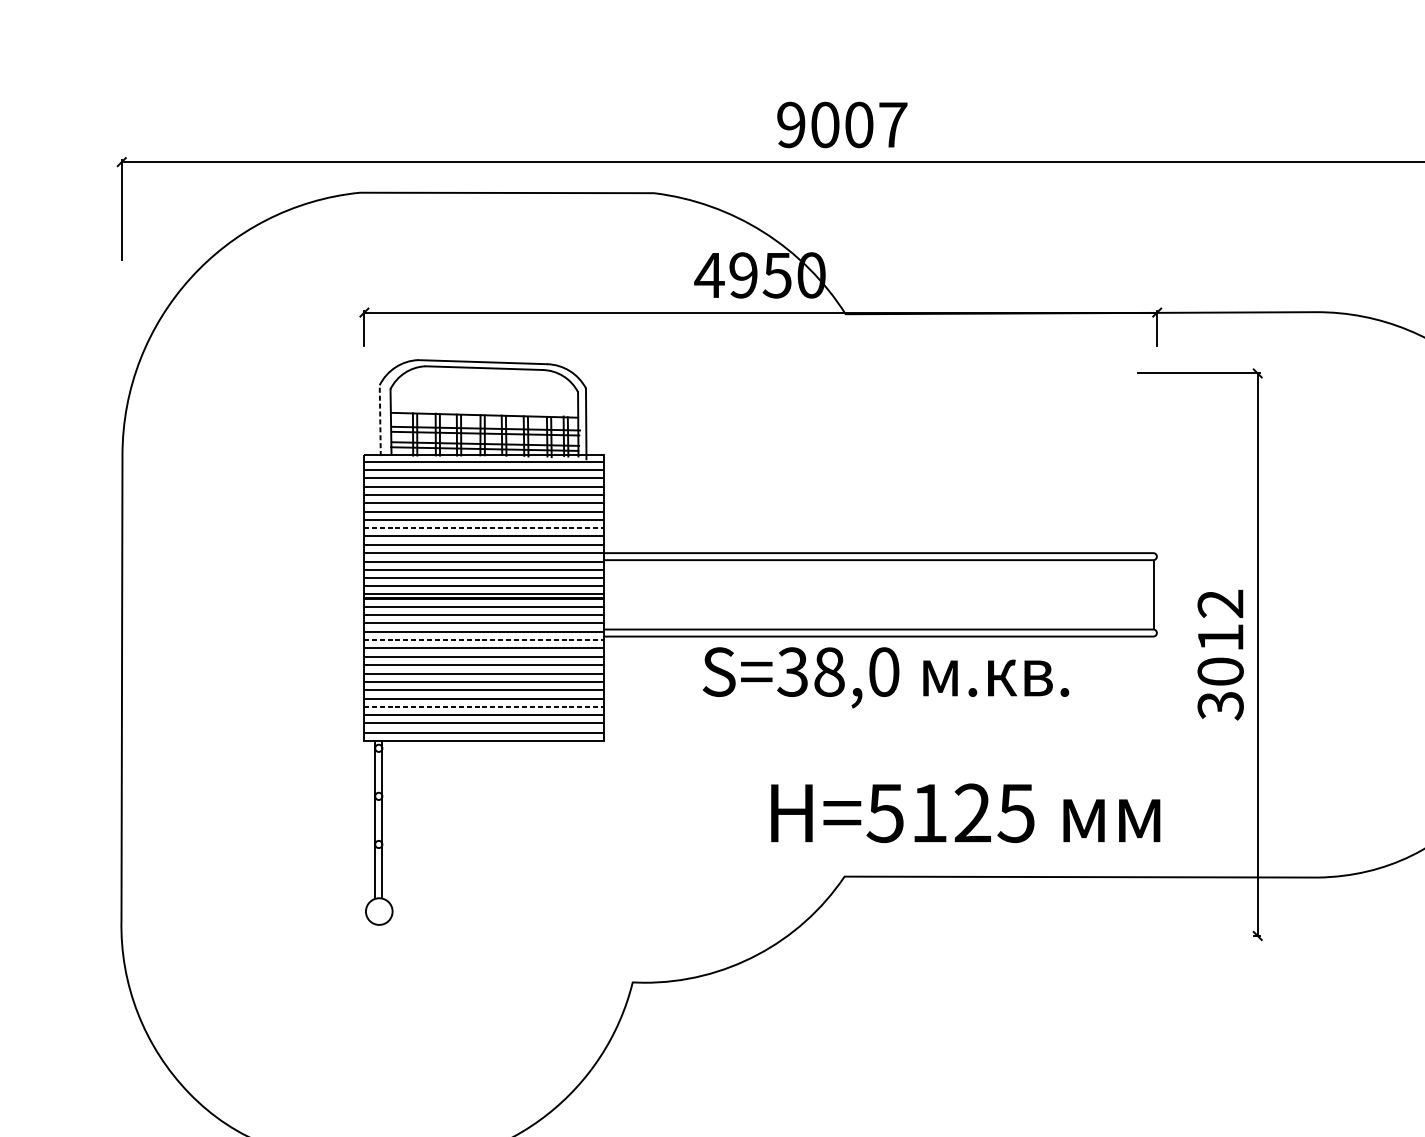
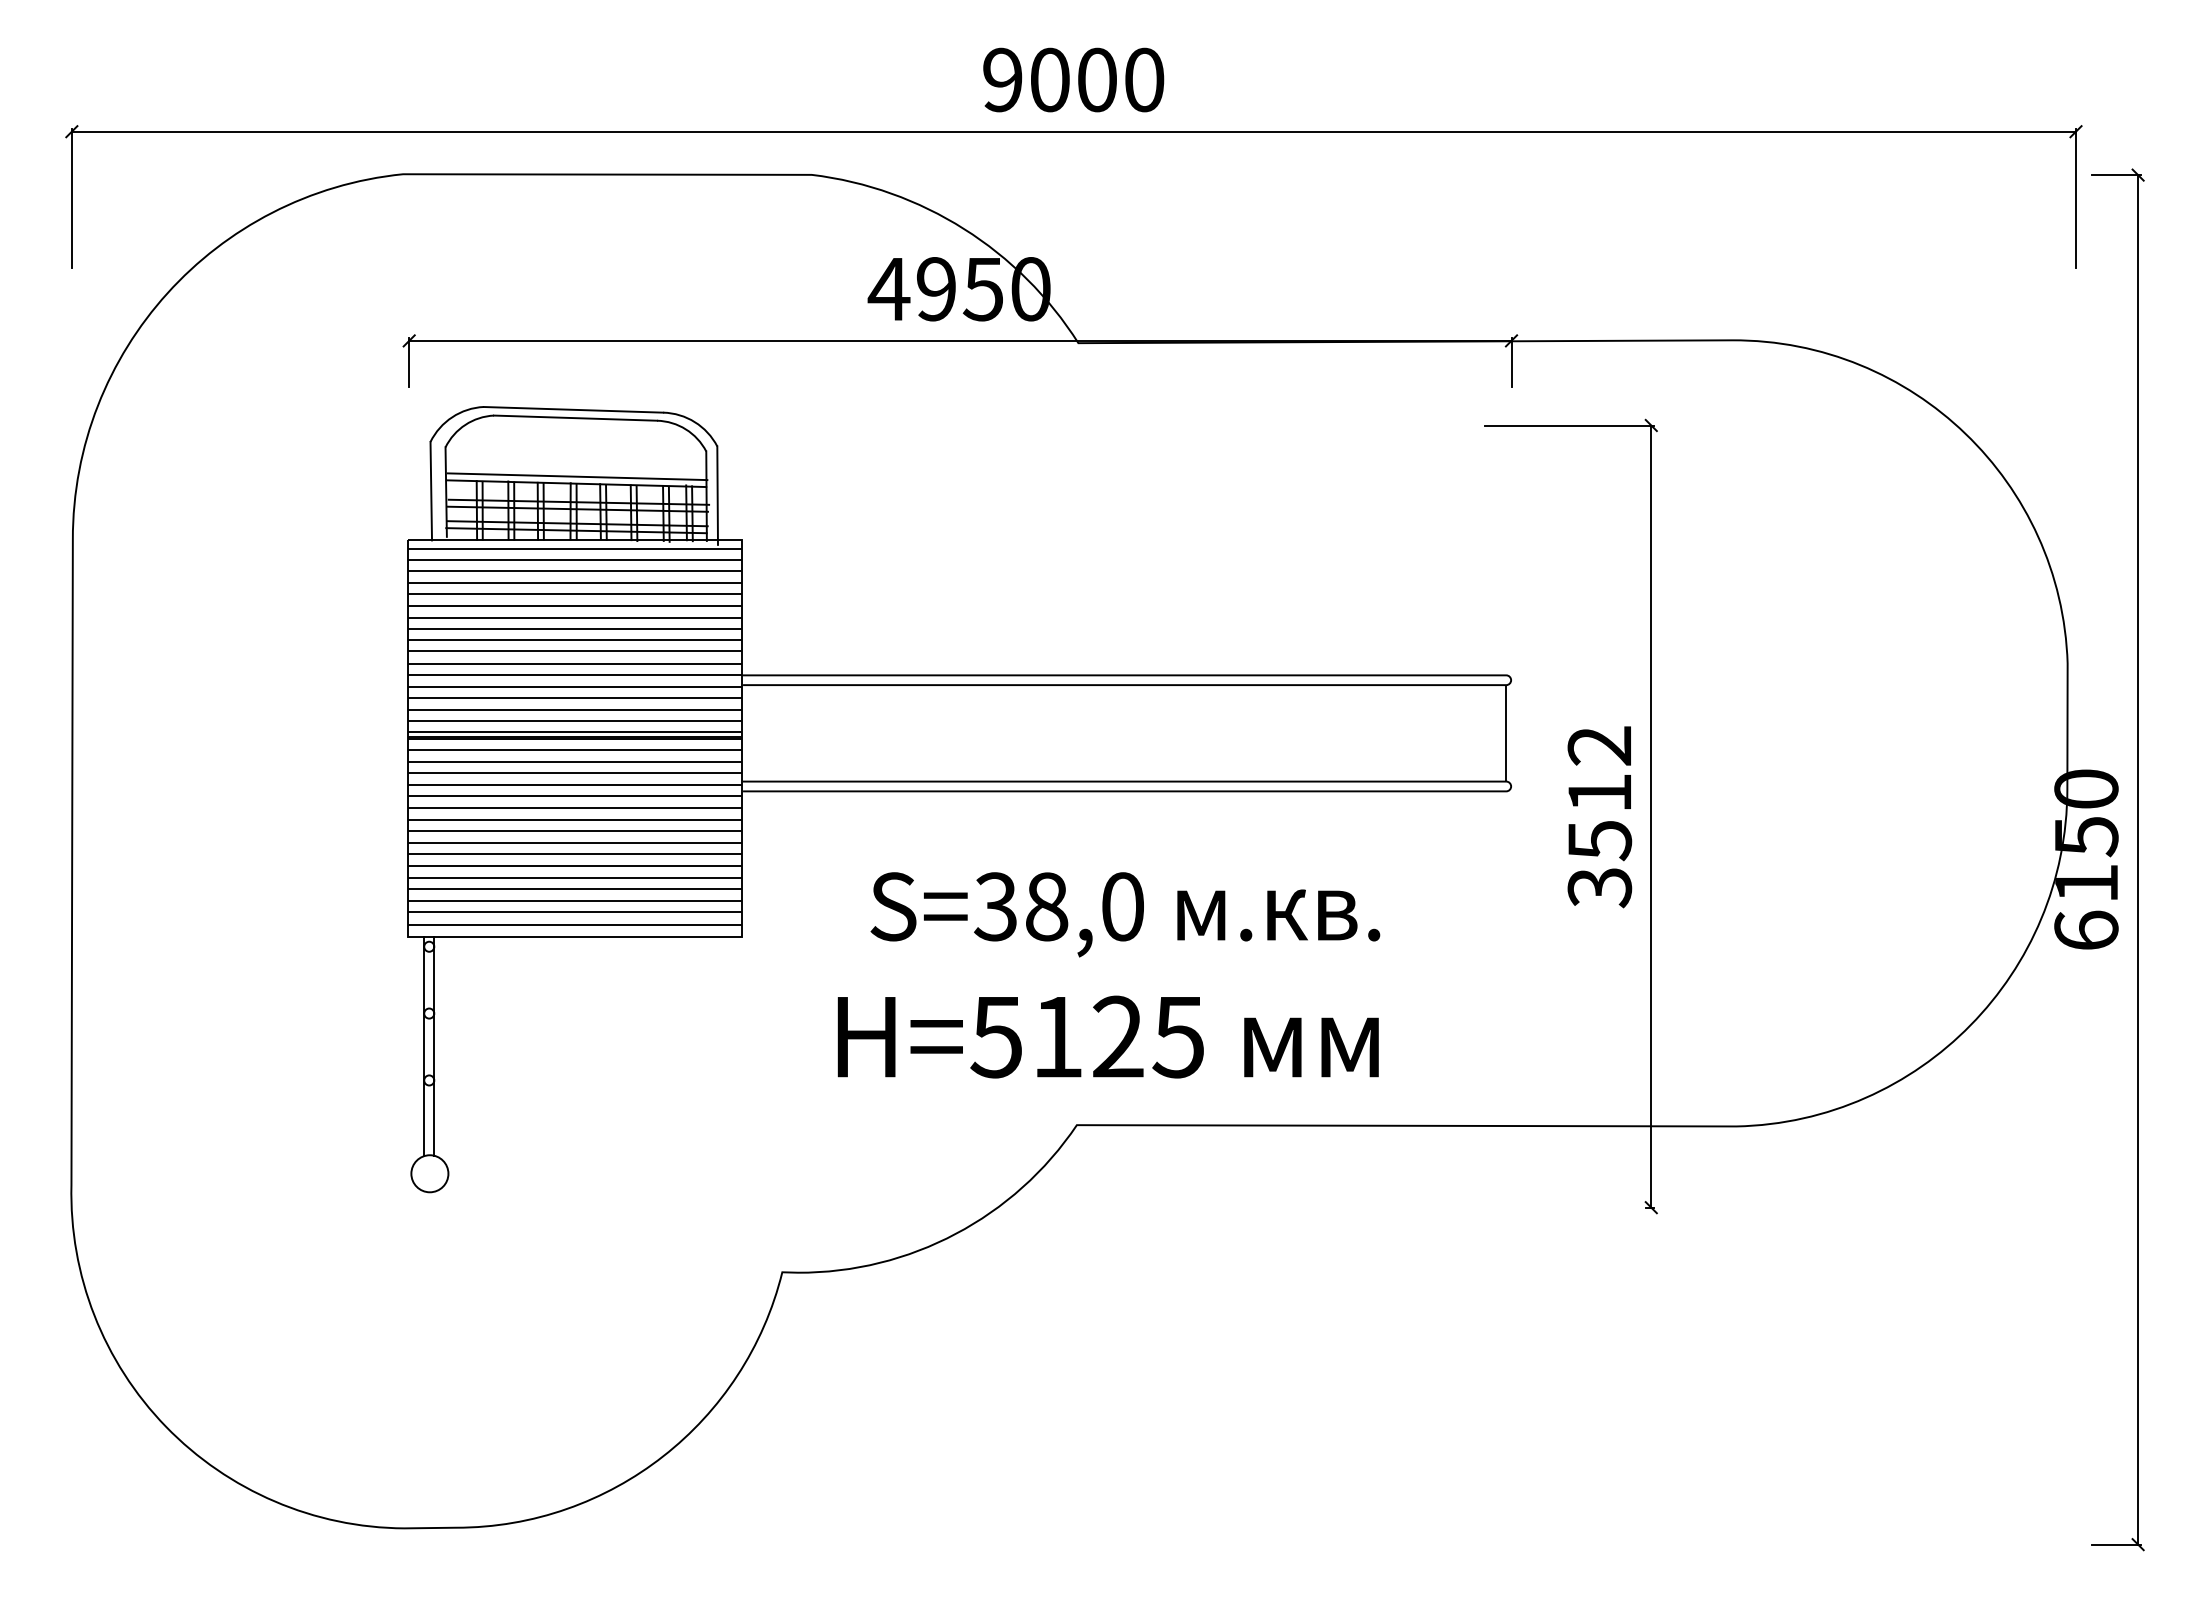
text: (893, 124) -> (1144, 79), 9007 -> 9000
line: (485, 410) -> (577, 476), added
line: (380, 420) -> (431, 490), dashed -> solid
line: (483, 528) -> (575, 640), dashed -> solid
line: (483, 640) -> (575, 796), dashed -> solid
text: (1220, 671) -> (1599, 840), 3012 -> 3512
text: (886, 677) -> (1125, 914), moved
line: (483, 706) -> (575, 888), dashed -> solid
text: (965, 812) -> (1107, 1036), moved

